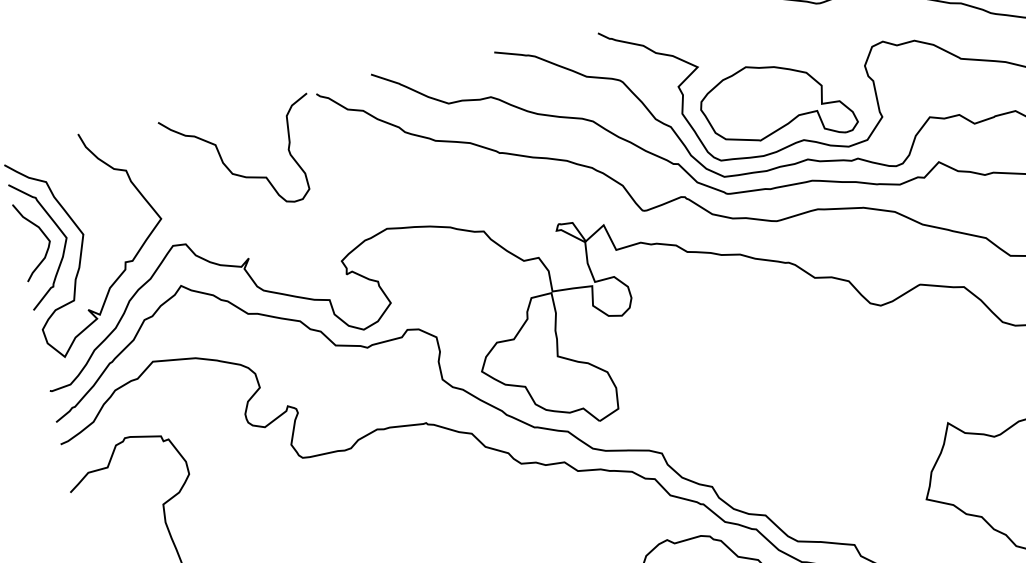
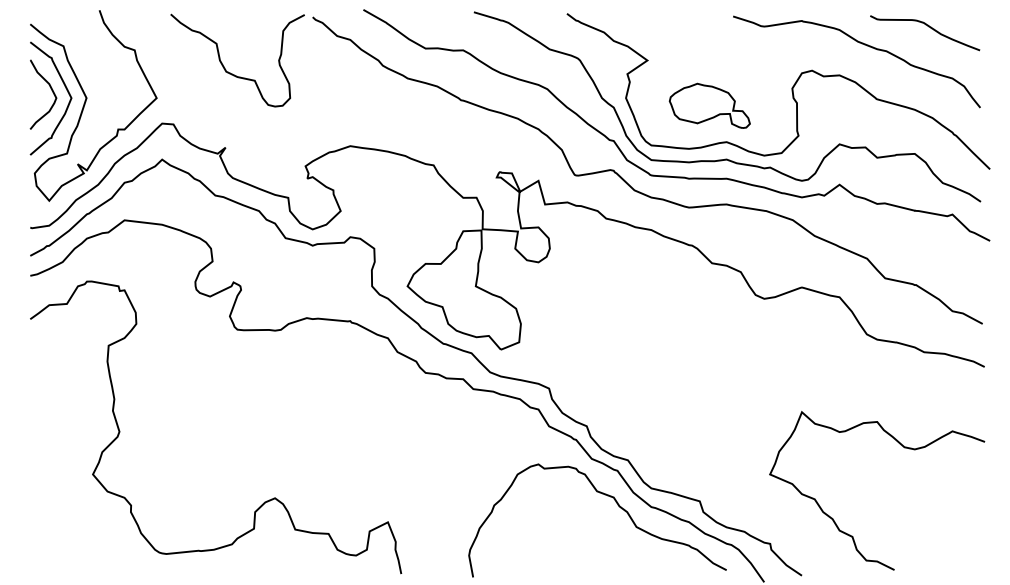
part: (776, 103) -> (709, 105), size x0.6

